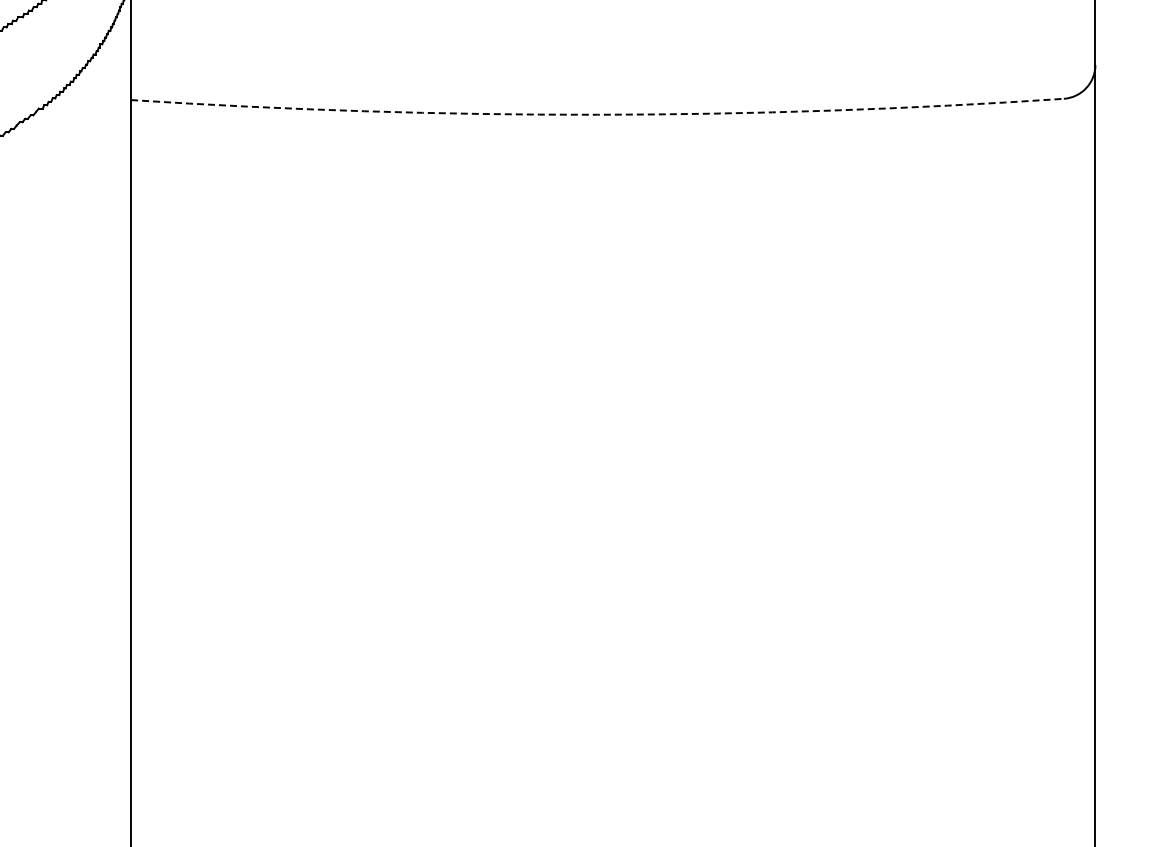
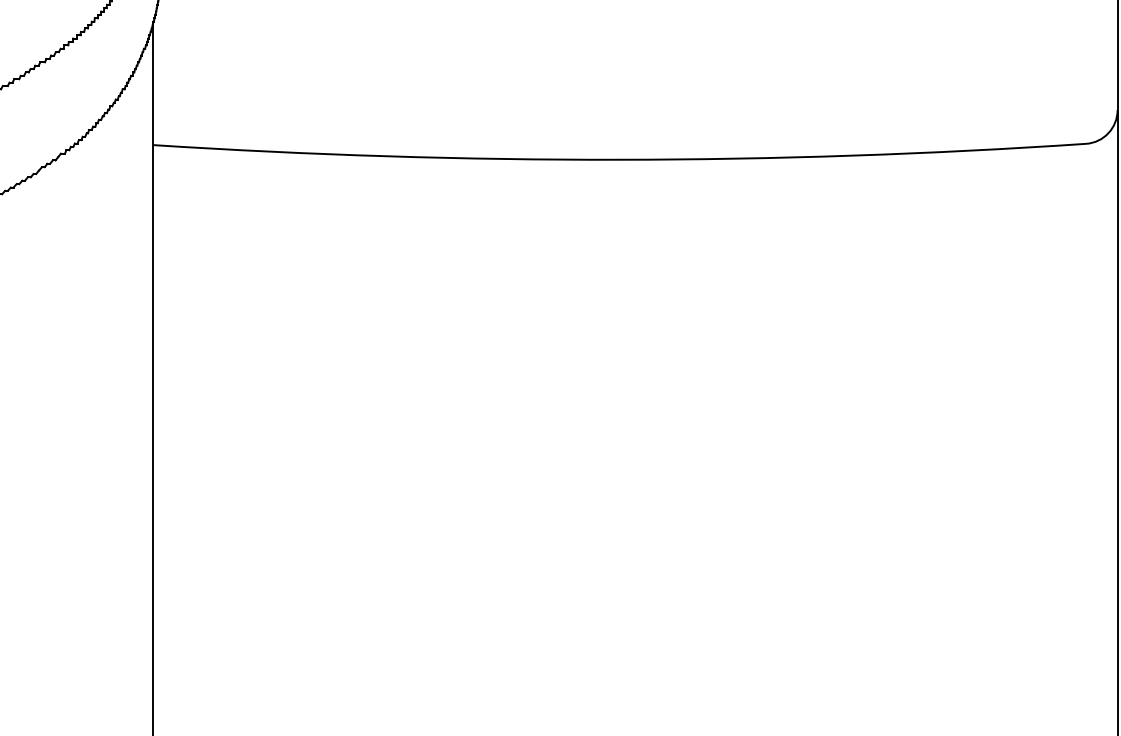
arc: (597, 114) -> (619, 159), dashed -> solid

